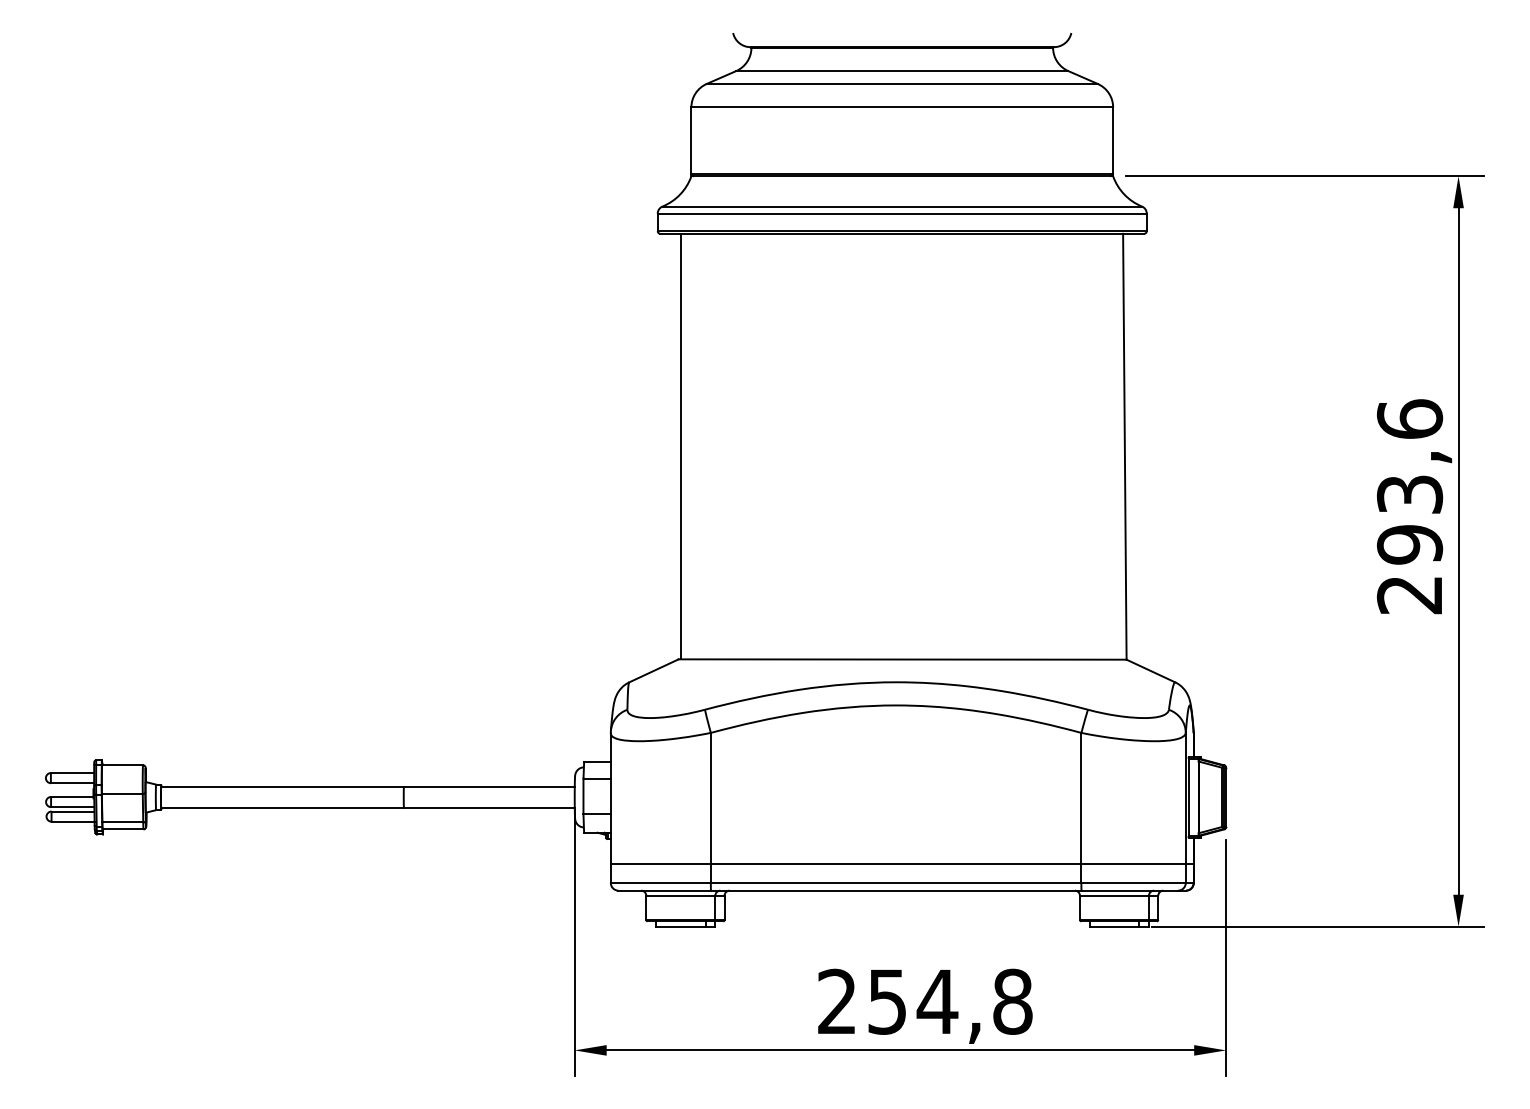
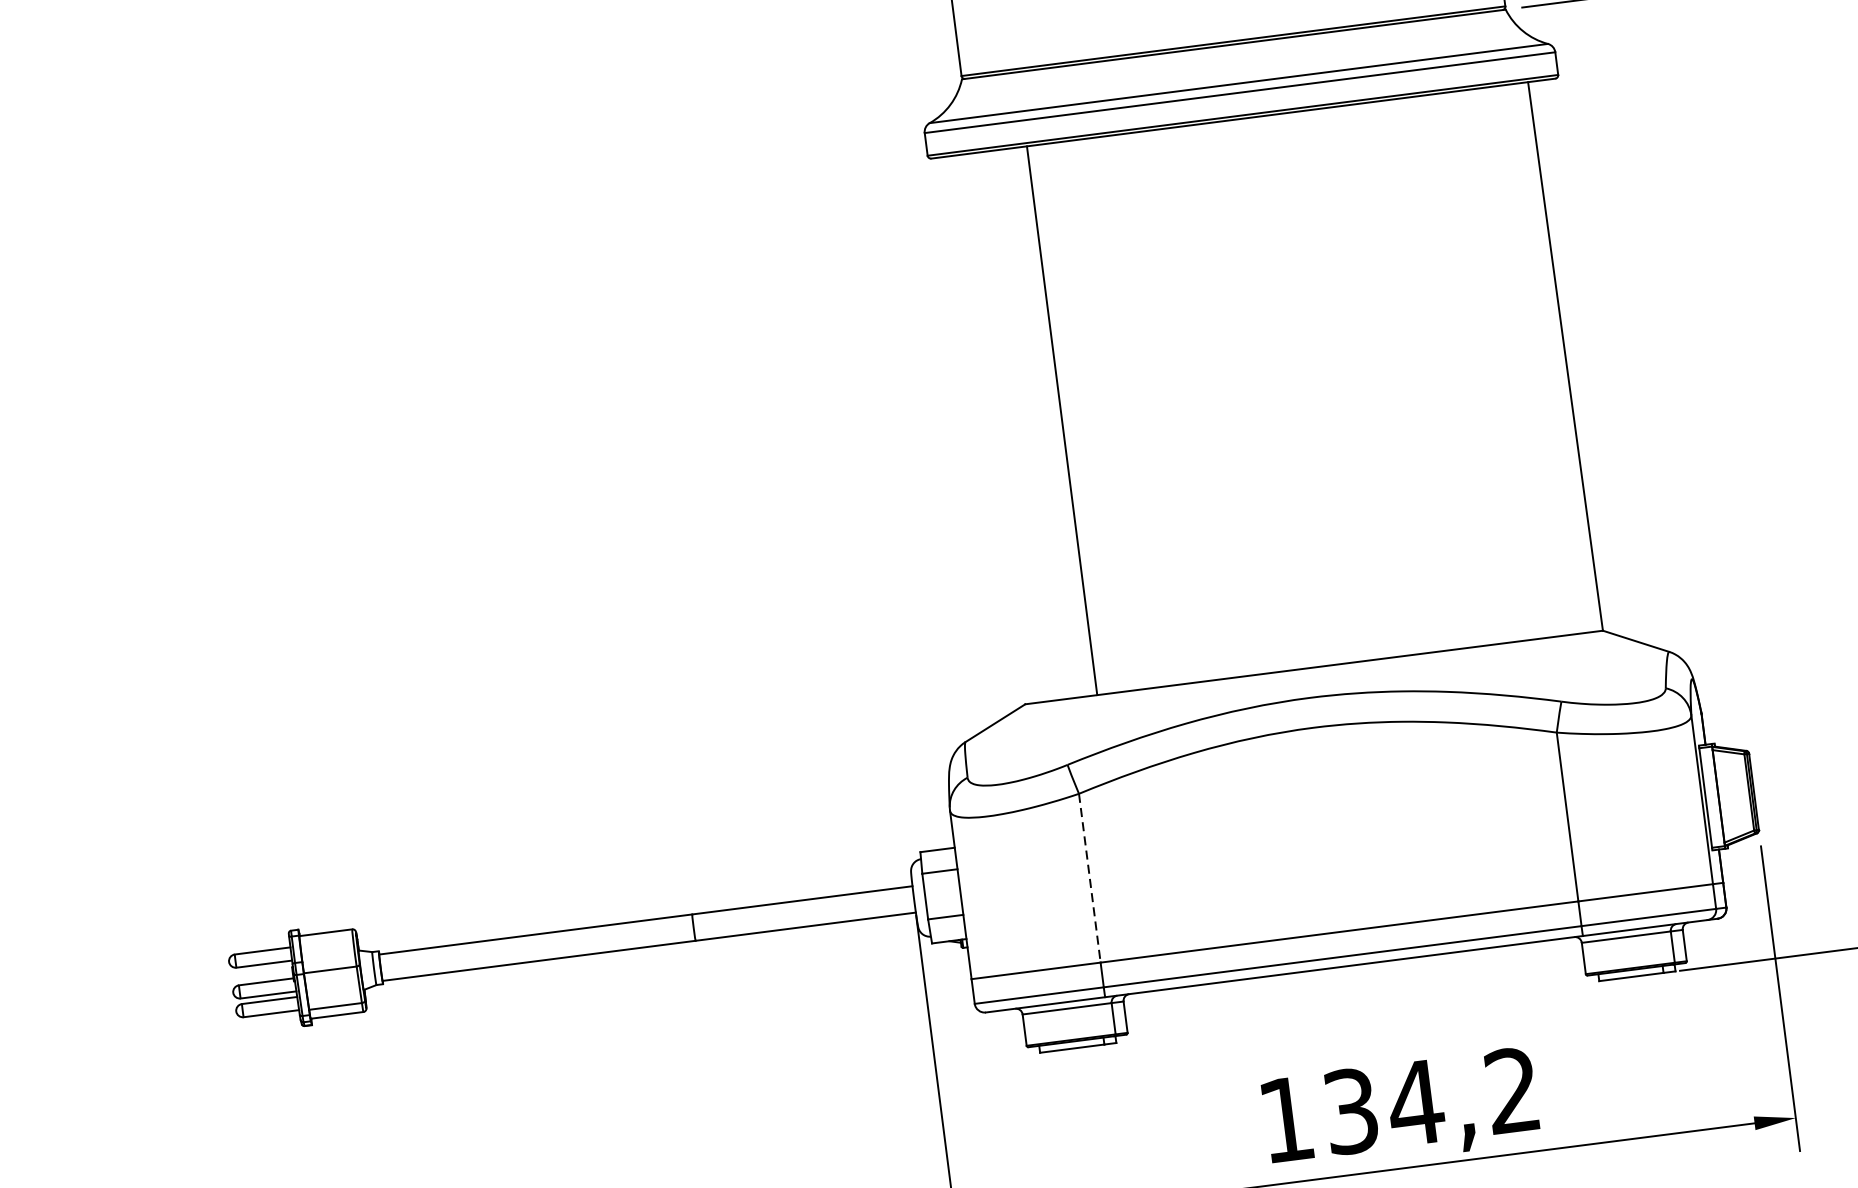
line: (681, 446) -> (1062, 420), moved
line: (710, 798) -> (1089, 878), solid -> dashed
text: (925, 1001) -> (1400, 1104), 254,8 -> 134,2

